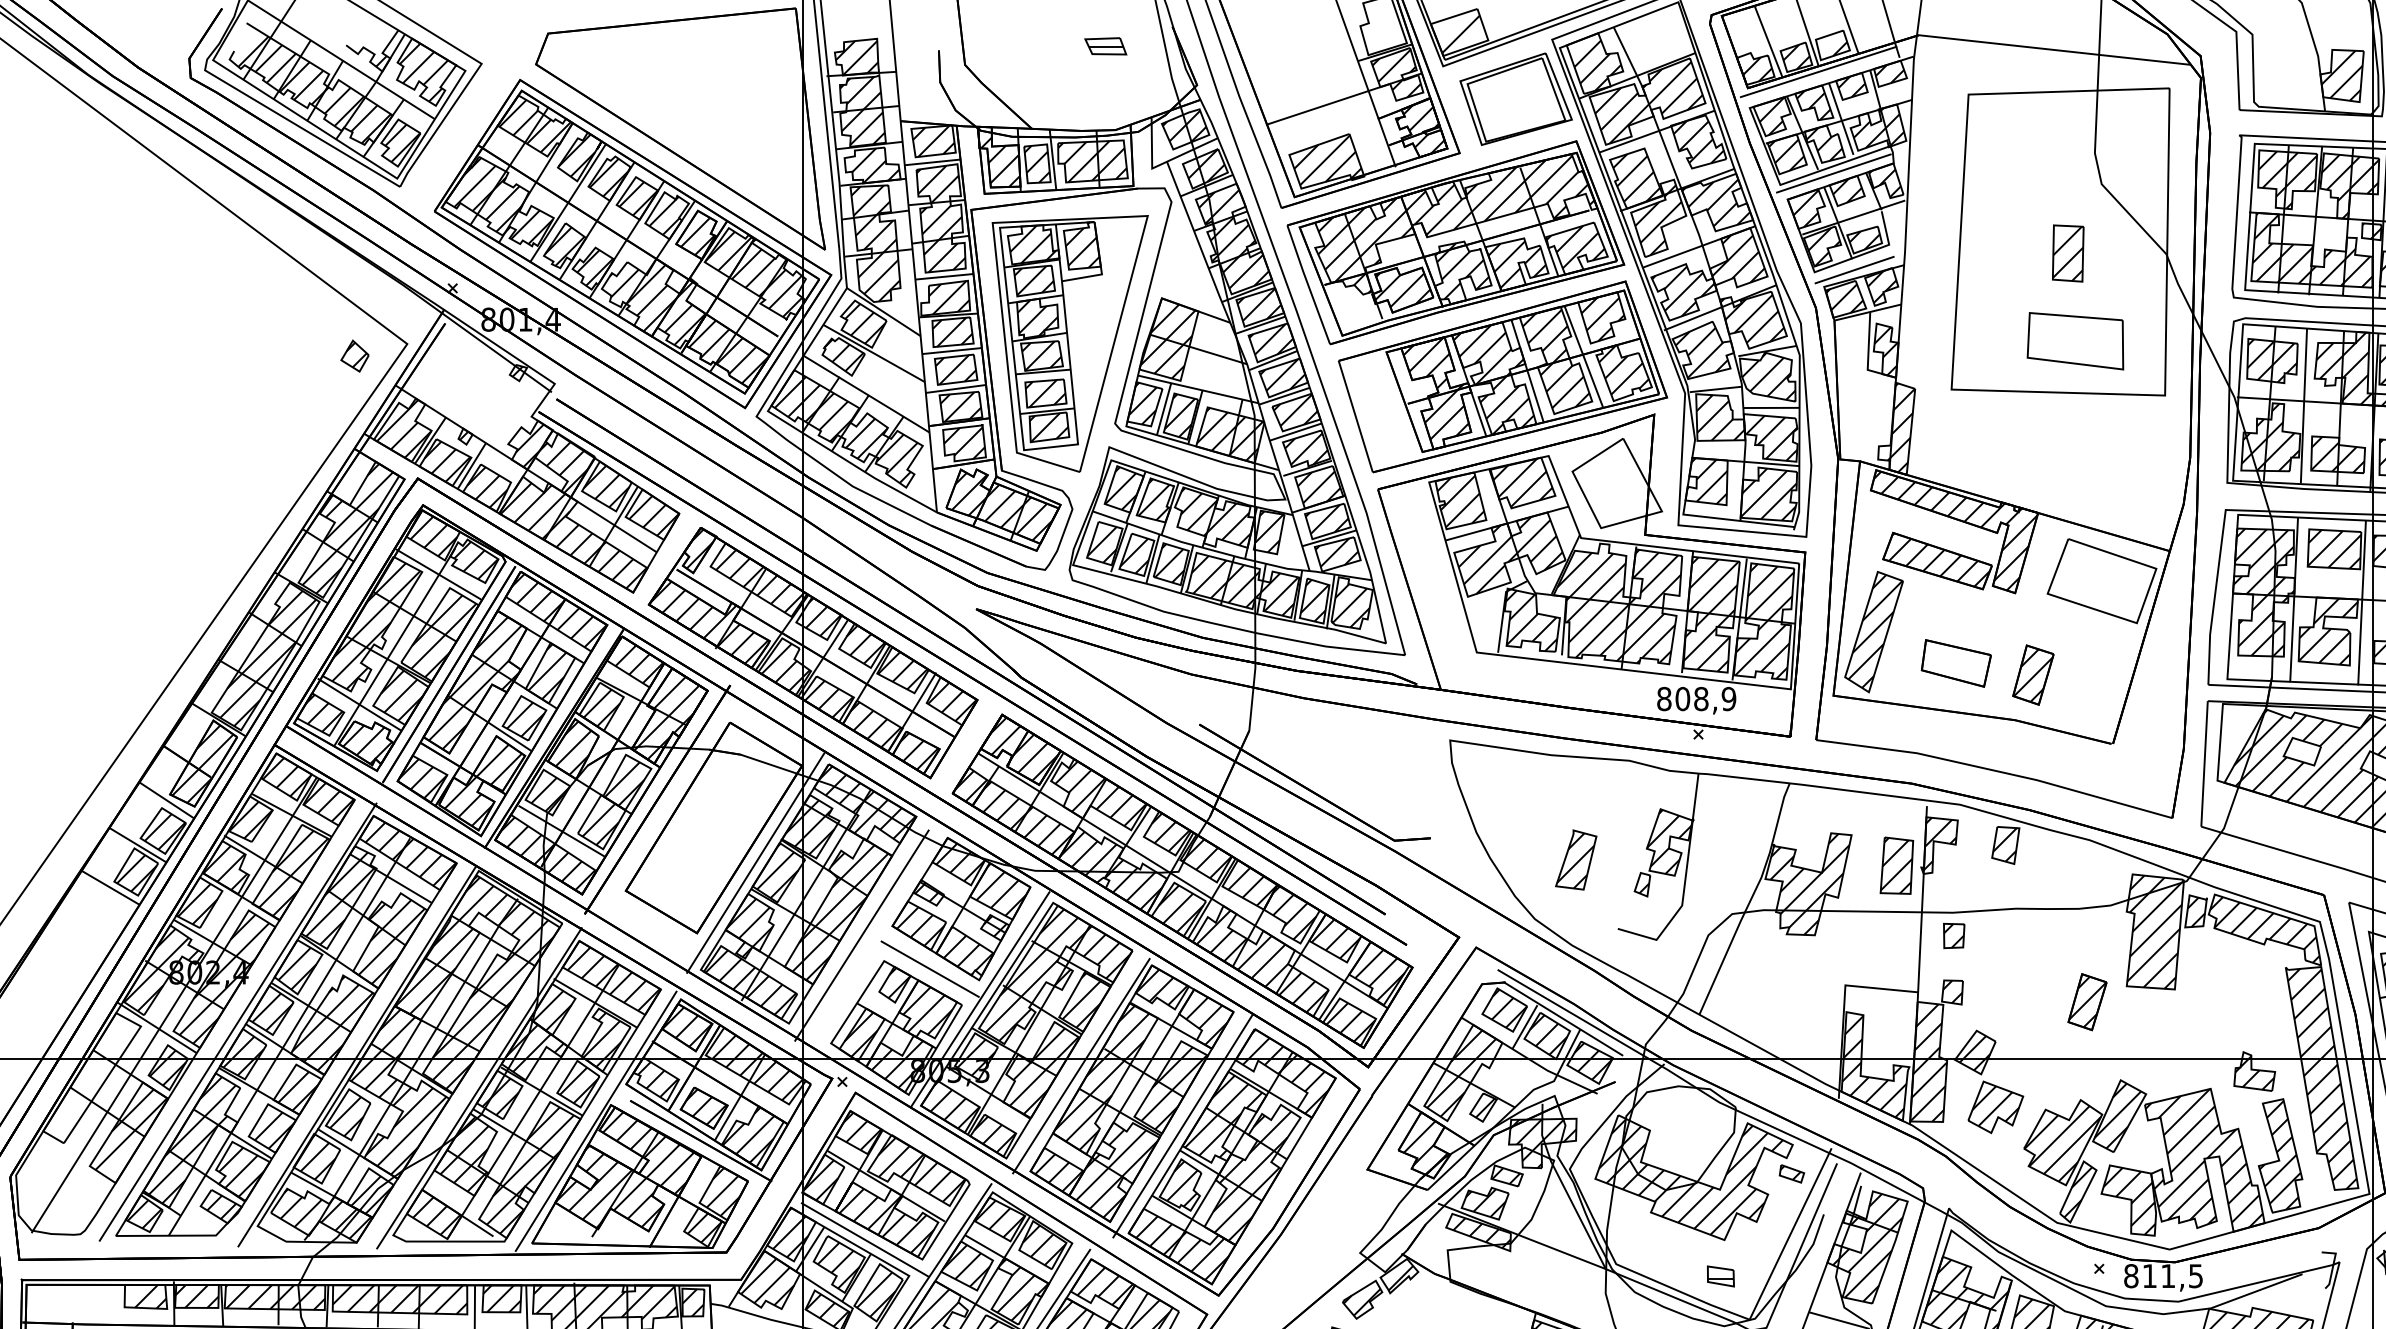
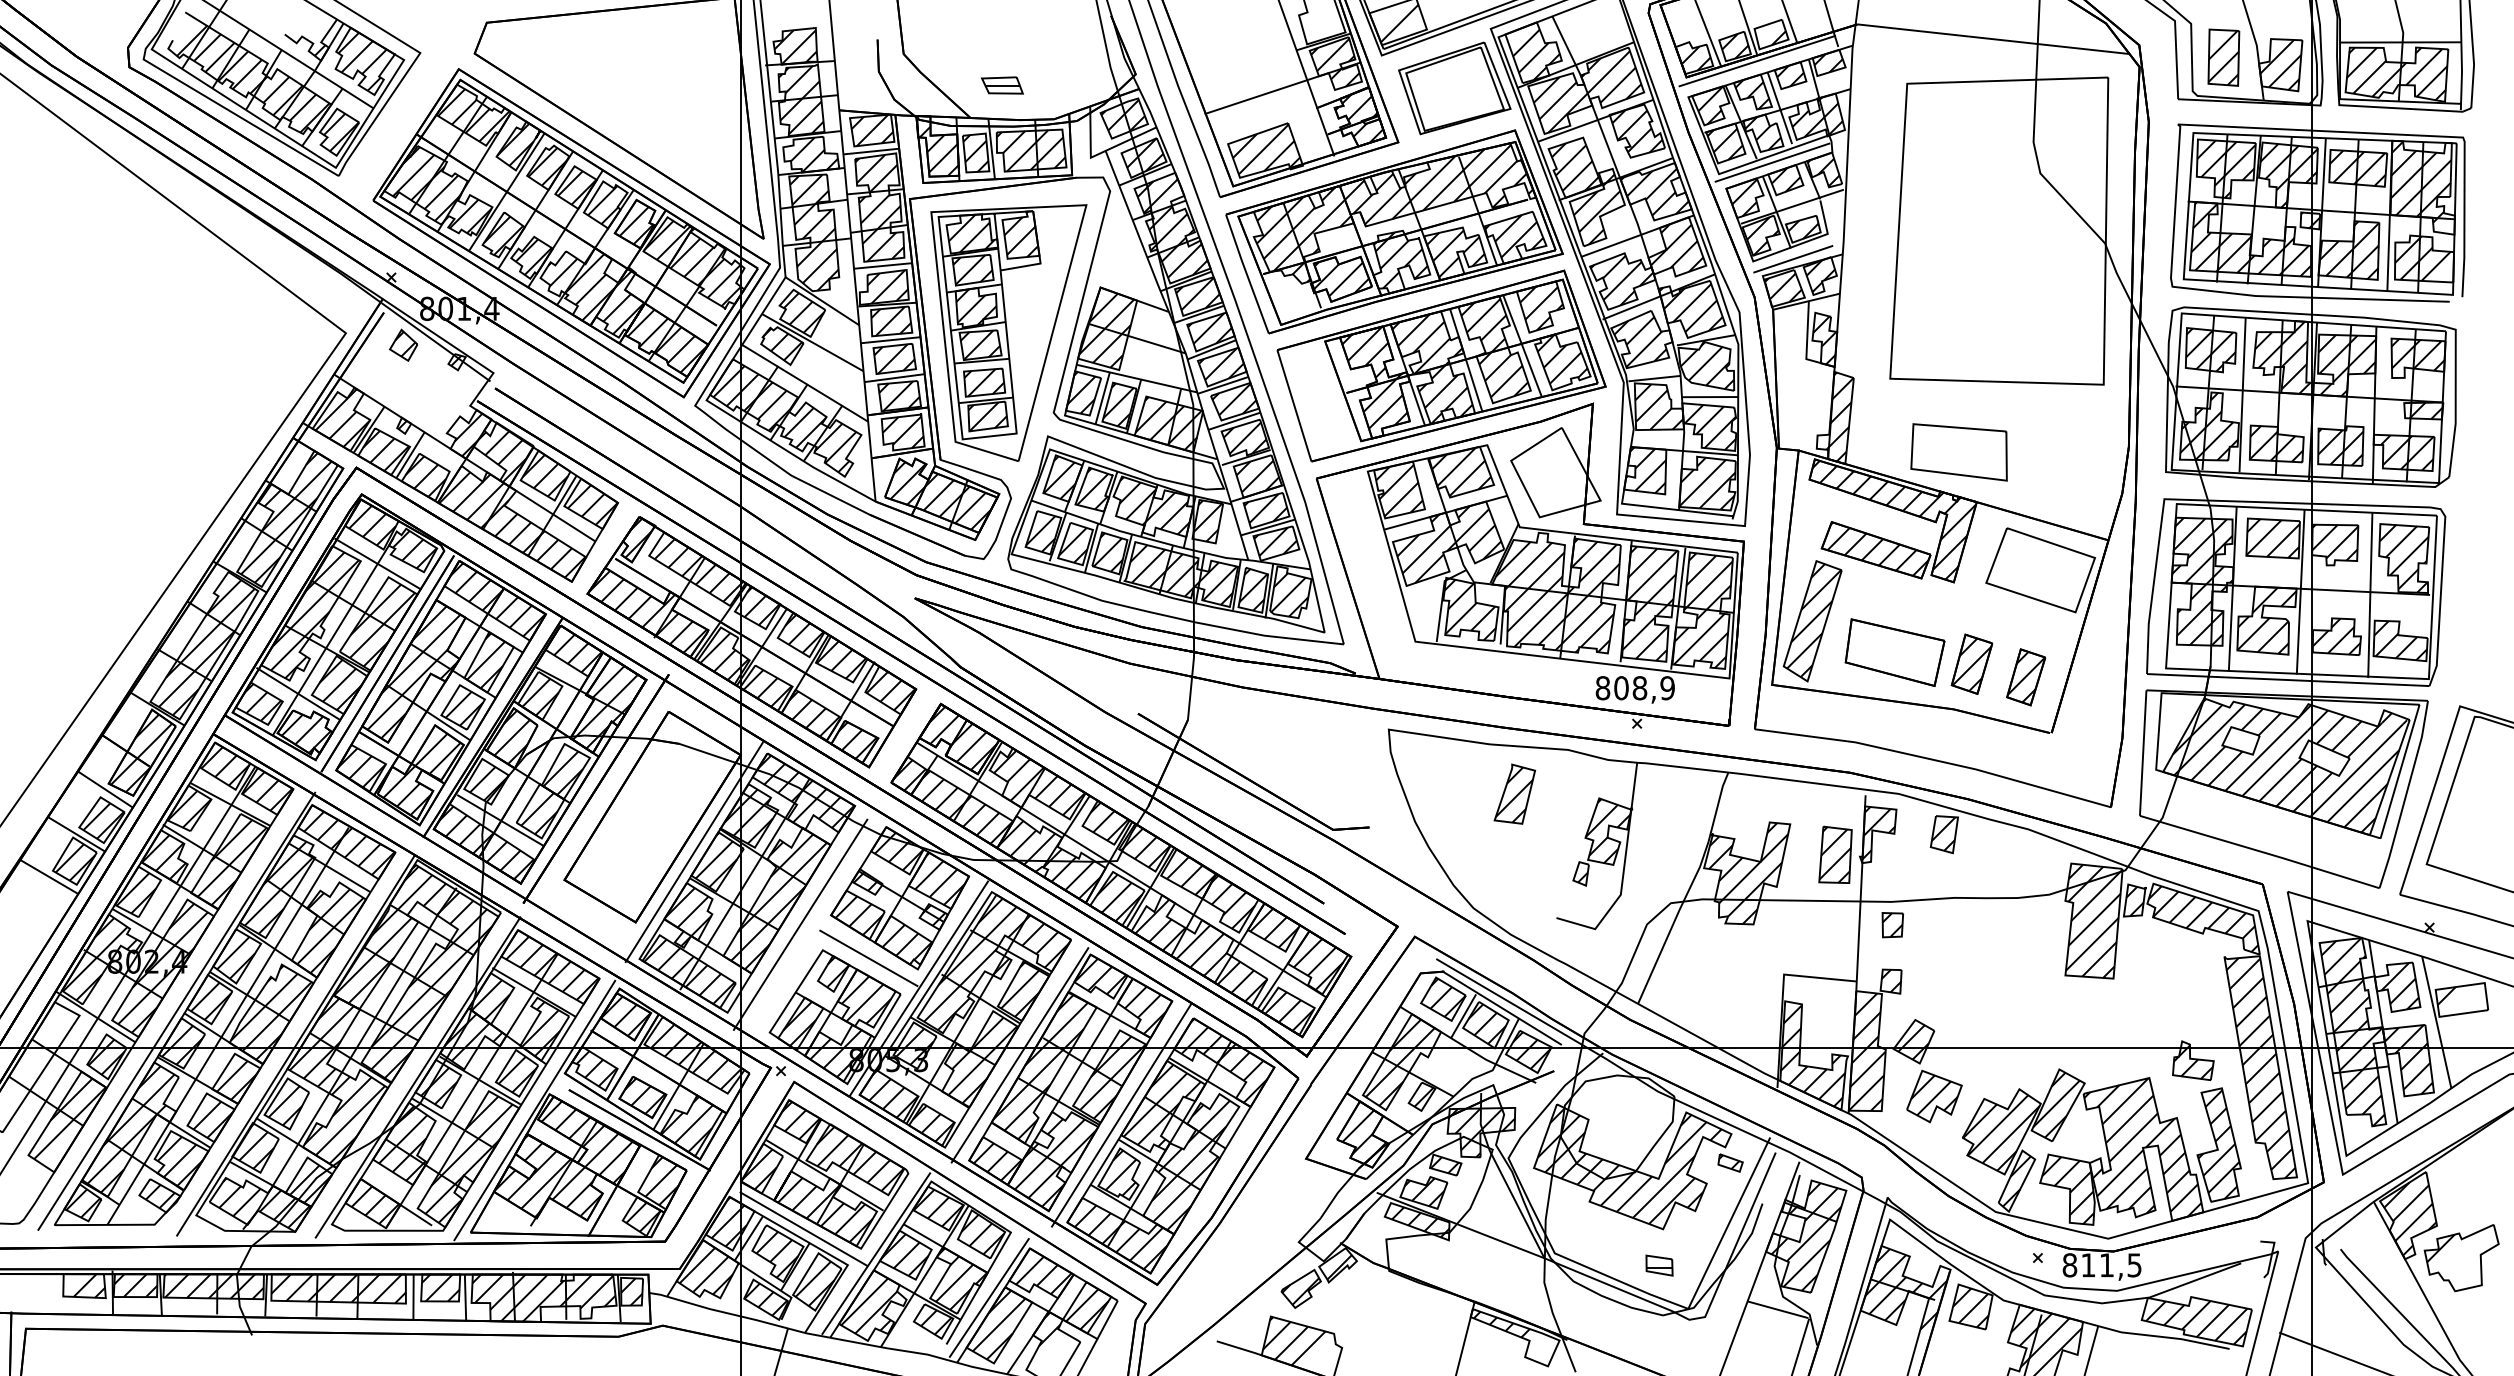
part: (1104, 46) -> (1001, 85), moved
part: (2067, 253) -> (2223, 57), moved
part: (2074, 341) -> (1958, 452), moved
part: (354, 355) -> (403, 344), moved
part: (1955, 663) -> (1894, 652), size x1.43
part: (1575, 859) -> (1514, 793), moved
part: (2087, 1002) -> (2026, 677), moved

